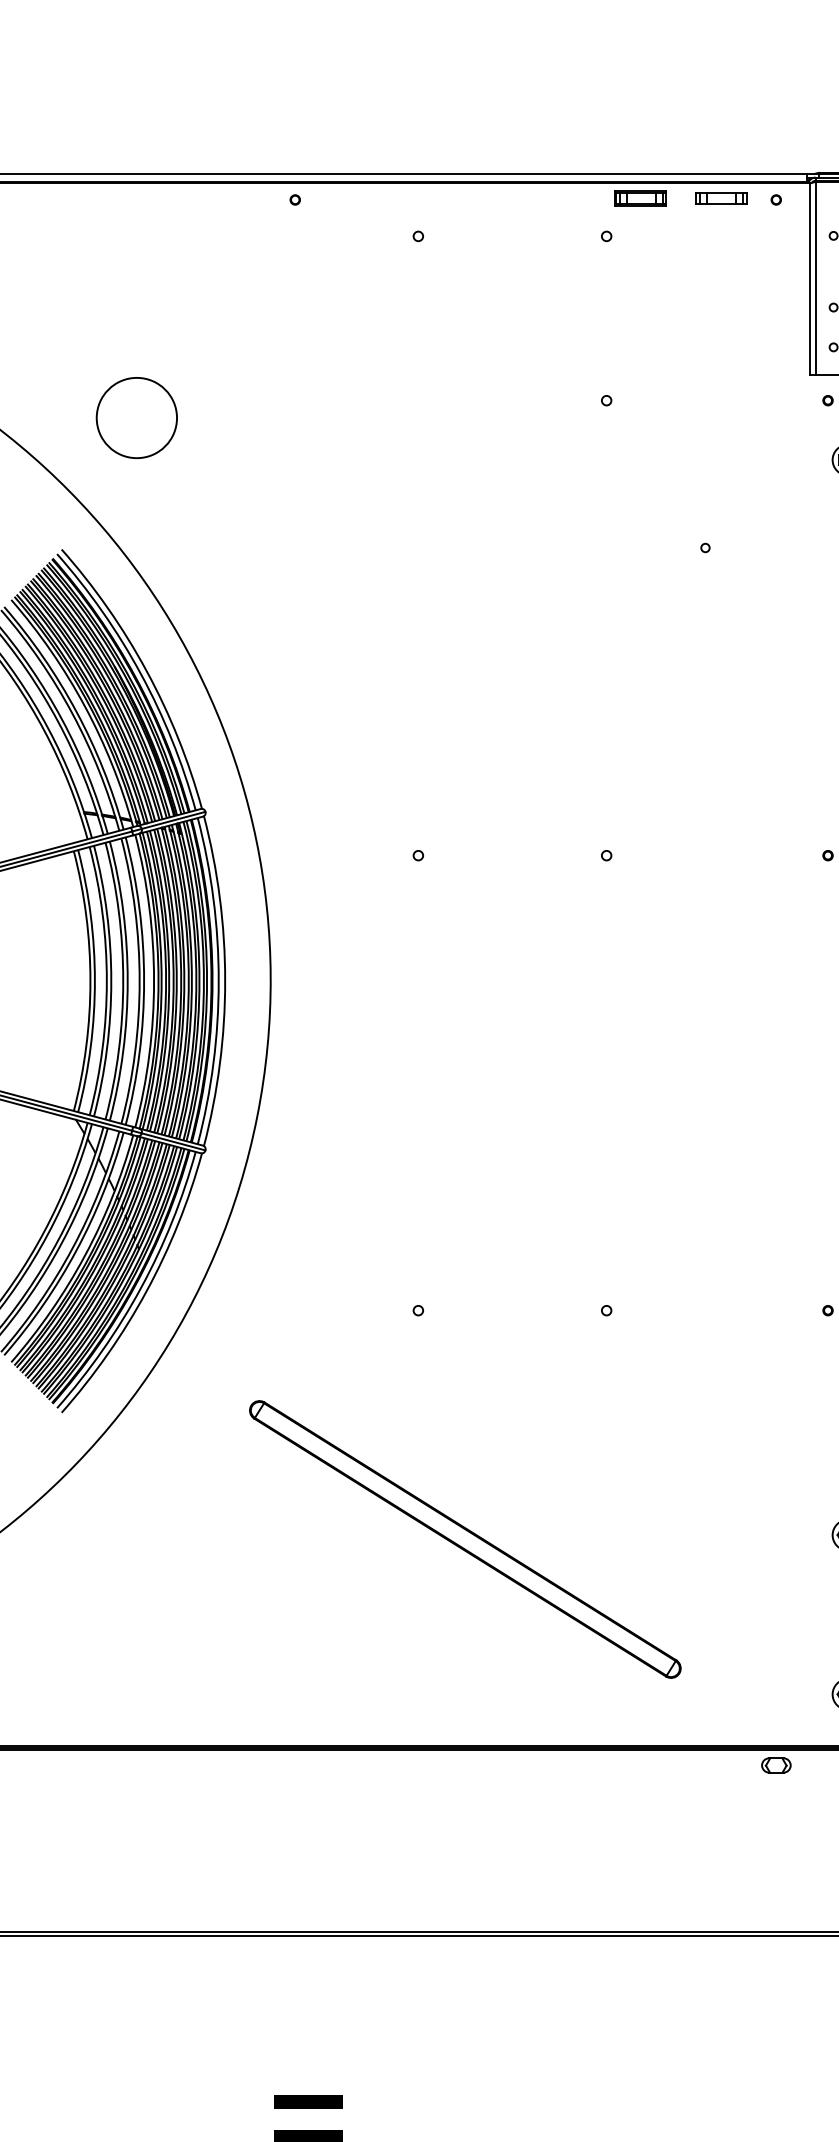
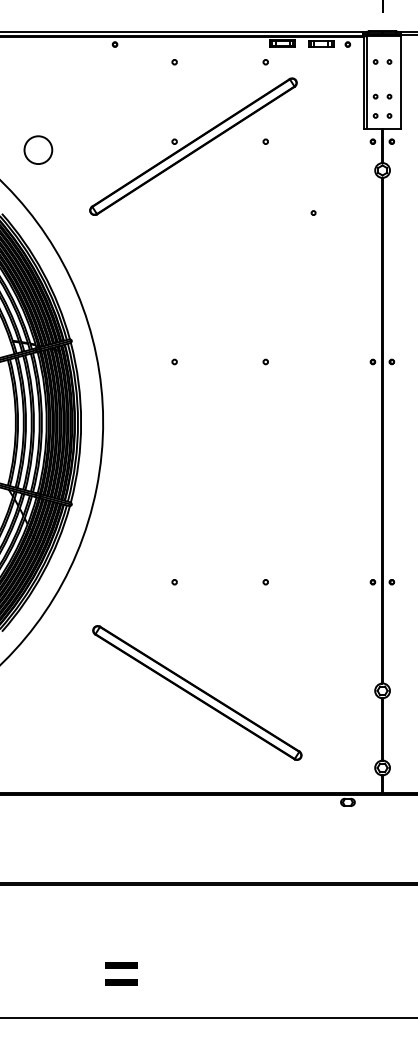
part: (457, 410) -> (193, 146), added
circle: (137, 418) -> (38, 150), size x0.71

